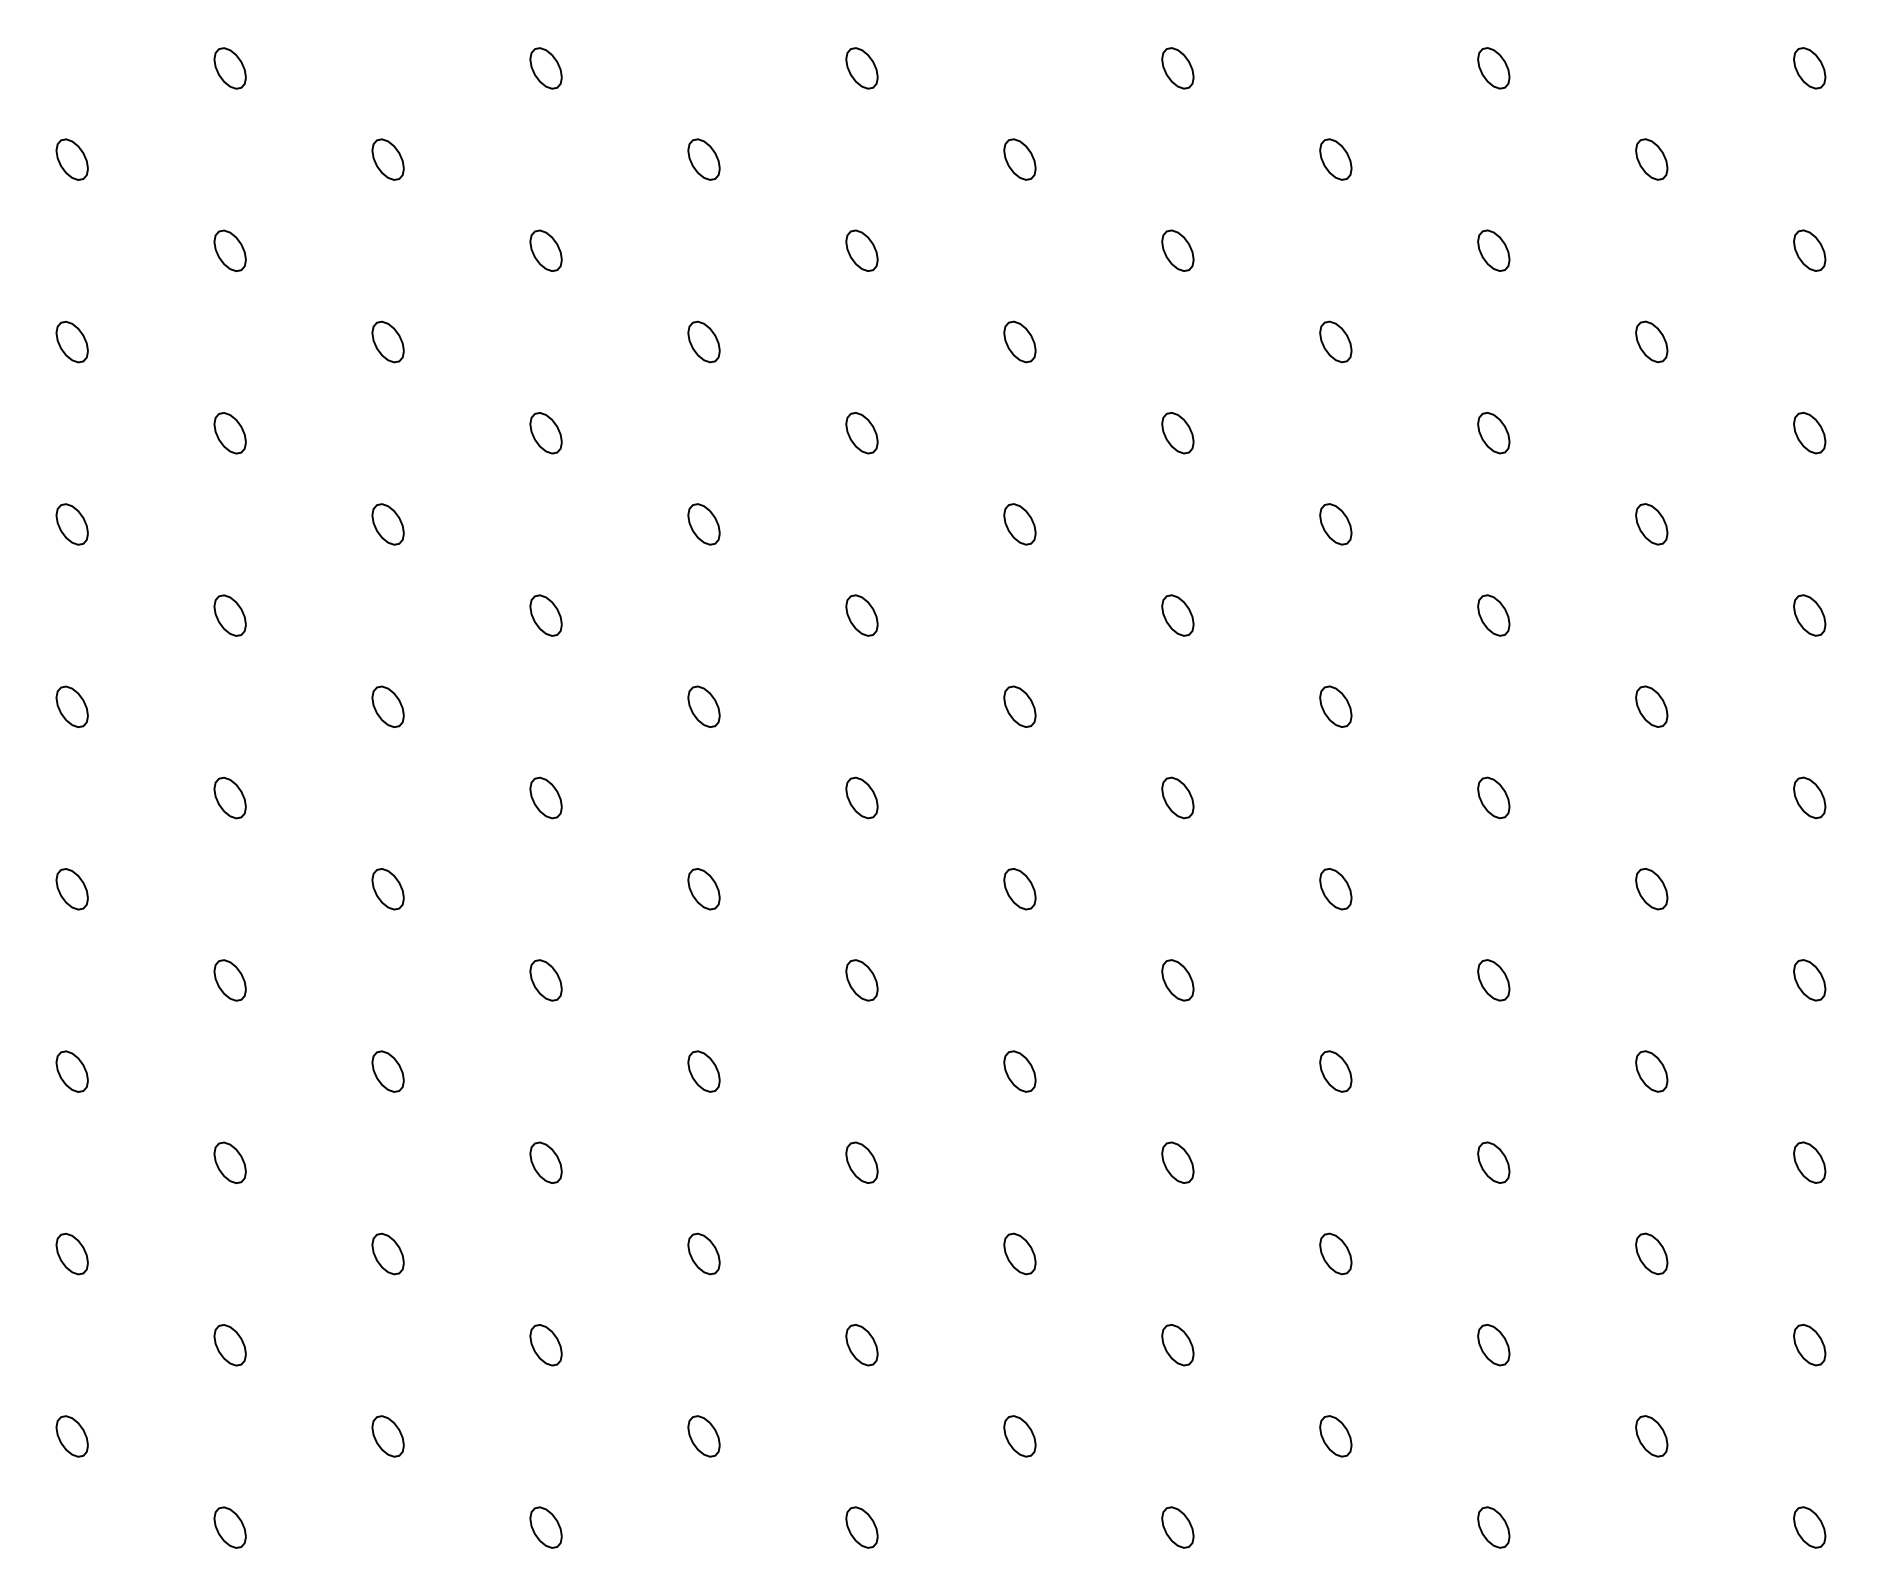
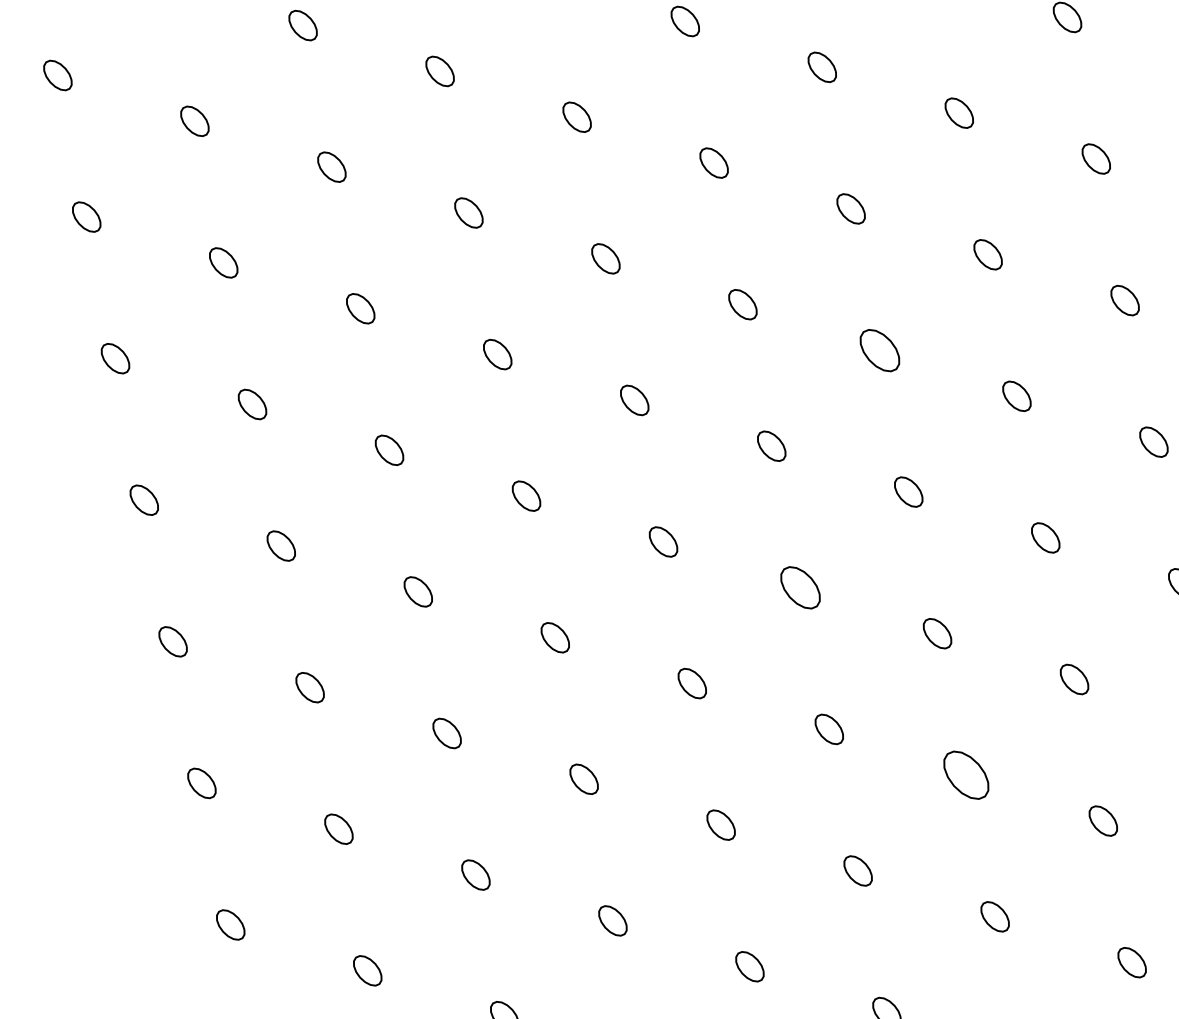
part: (1019, 706) -> (879, 350), size x1.4
part: (861, 980) -> (800, 588), size x1.4
part: (1019, 1253) -> (965, 774), size x1.6

